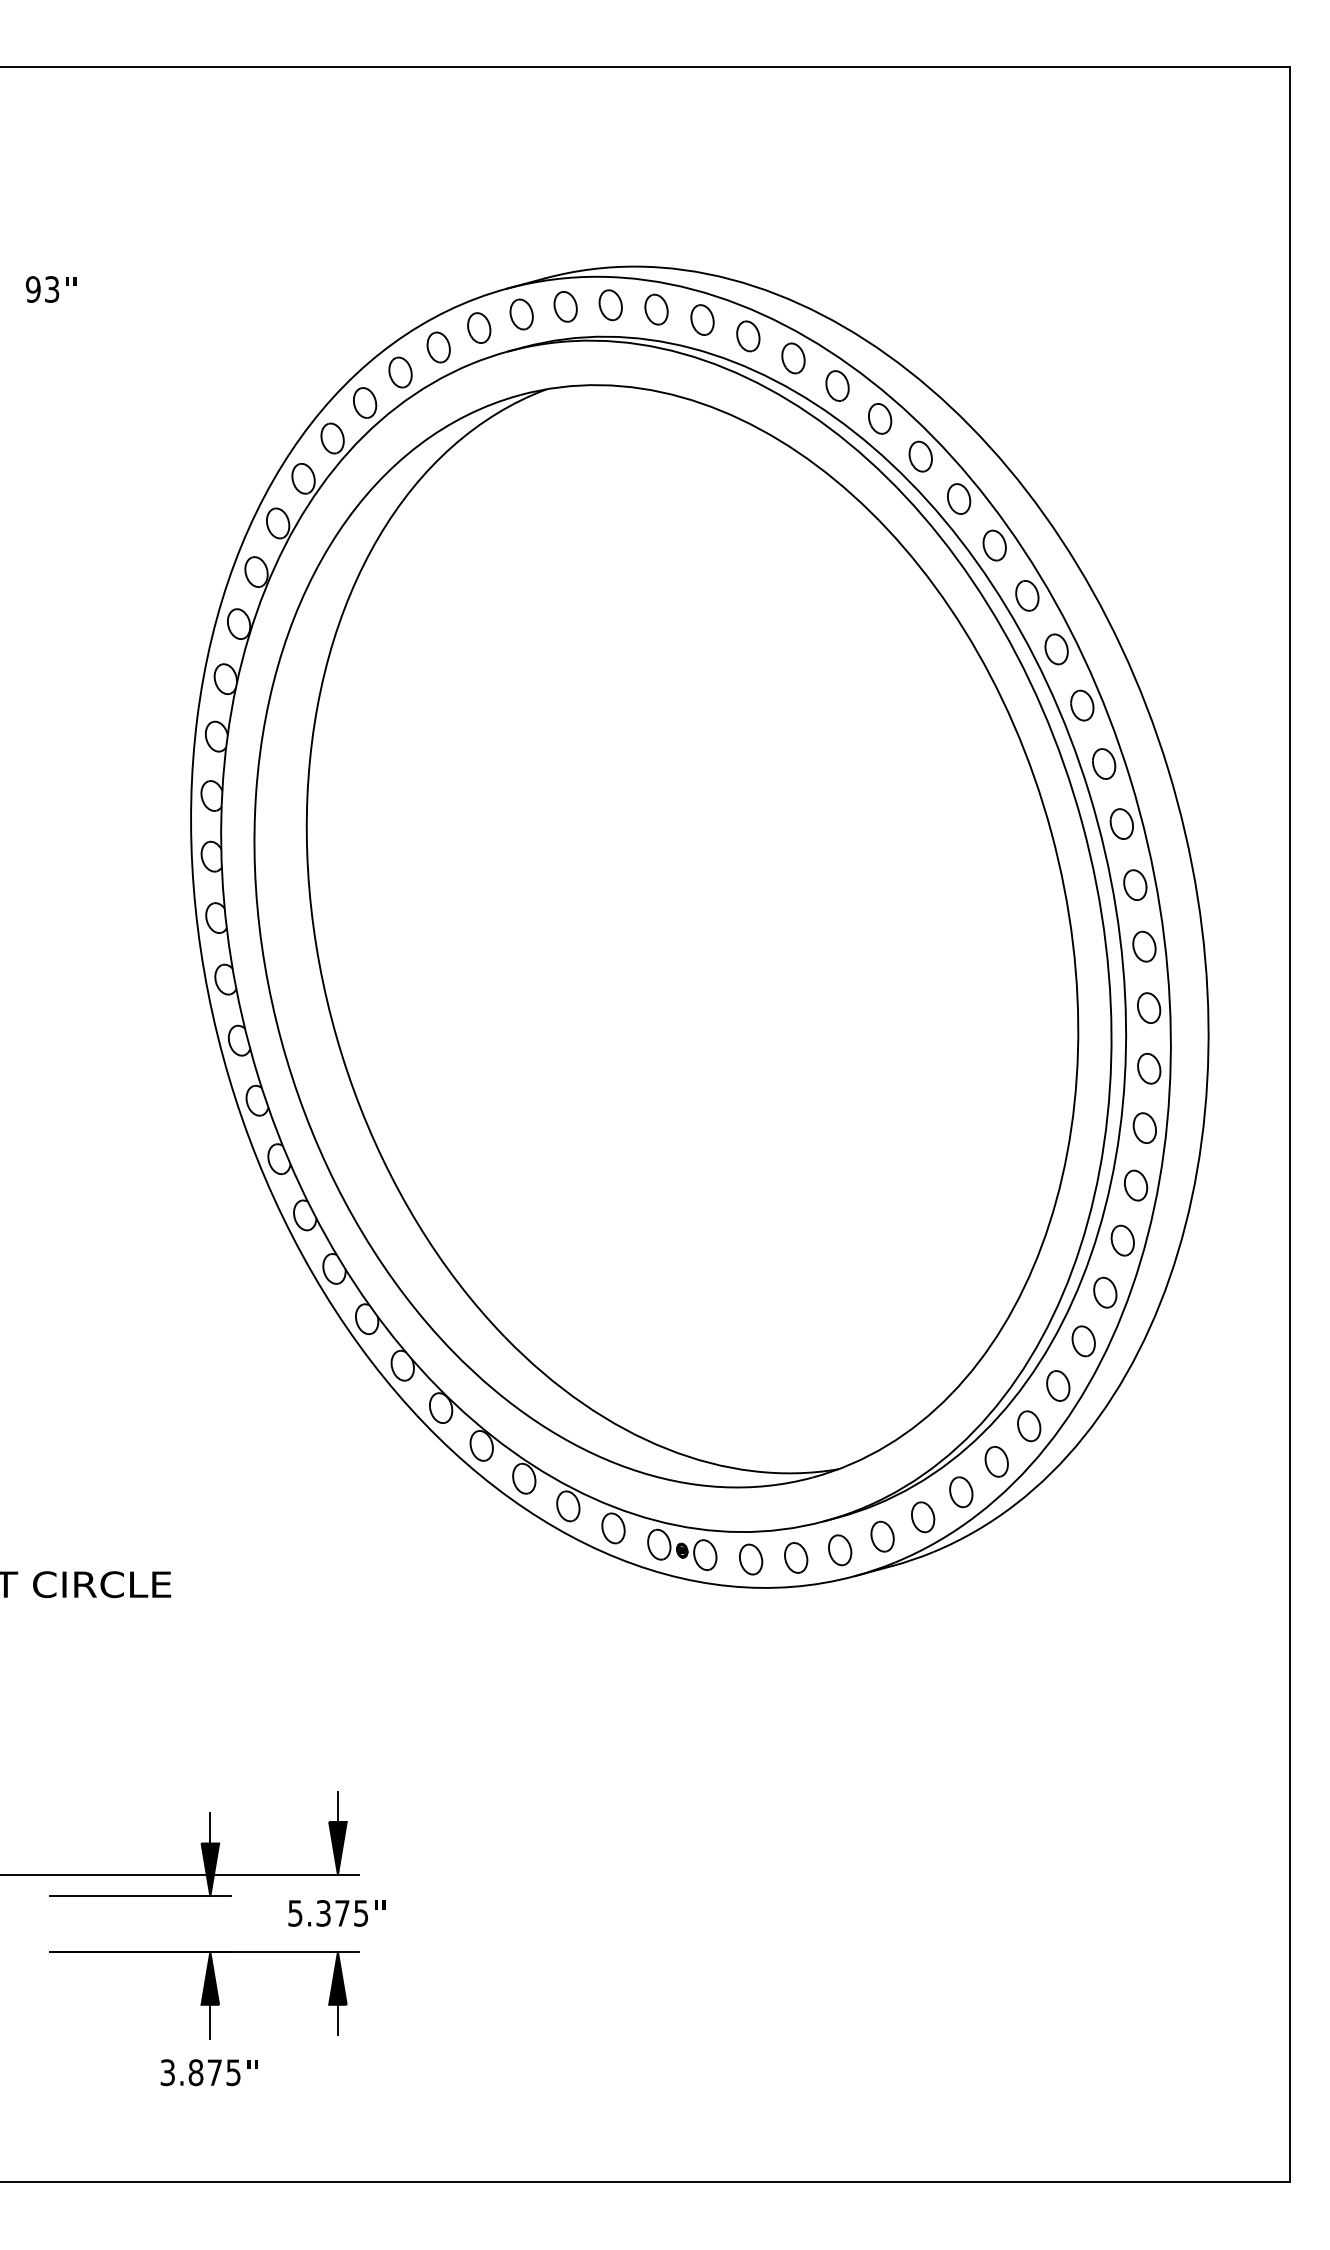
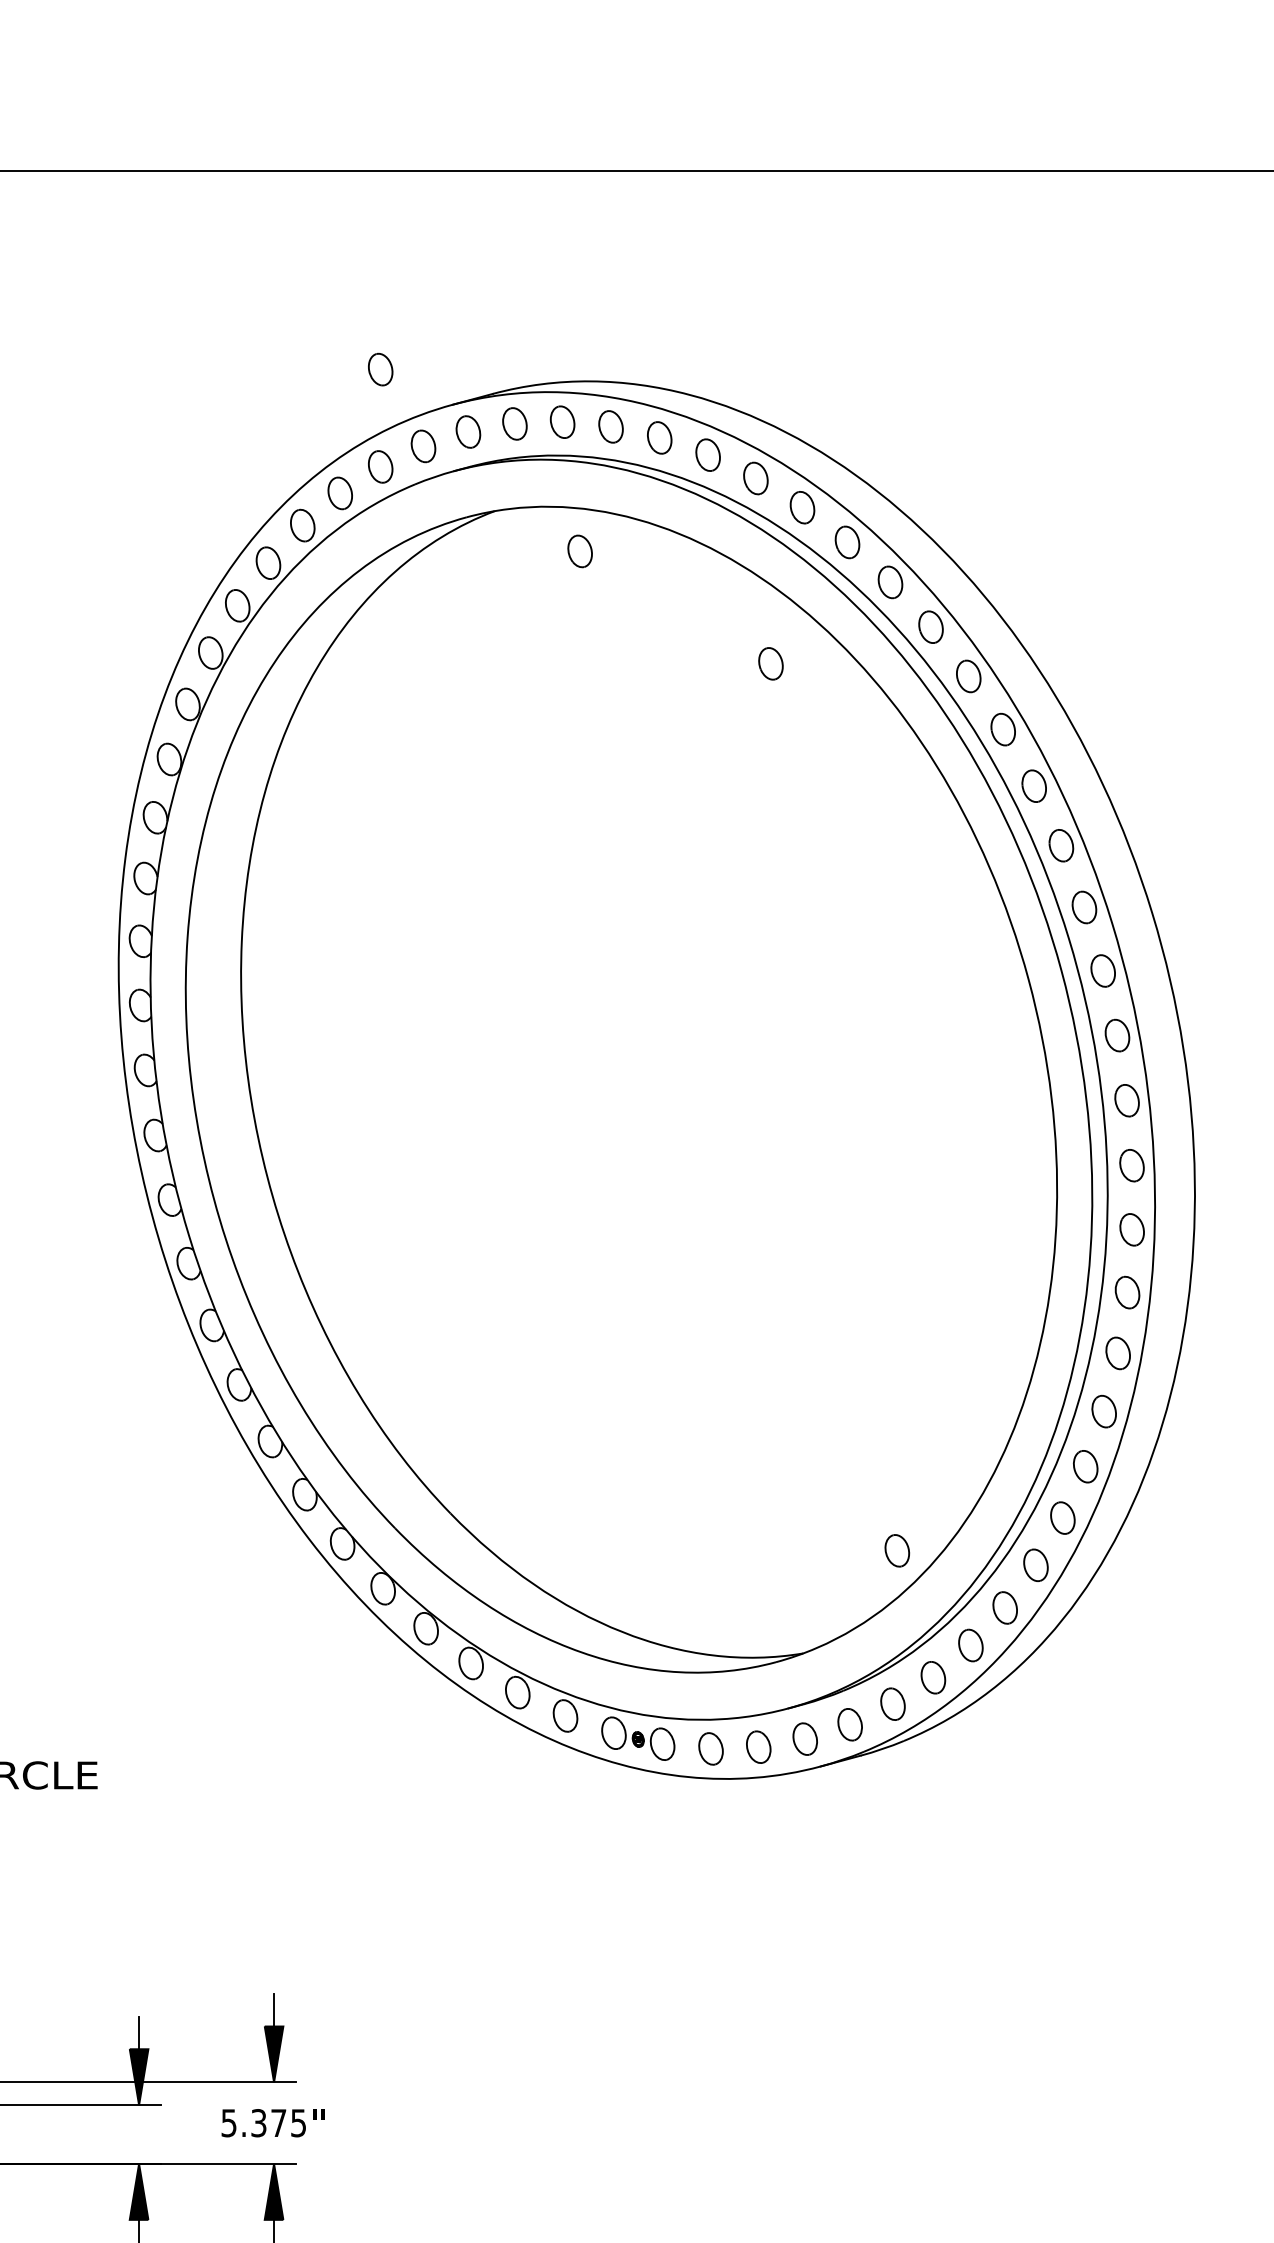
part: (438, 255) -> (380, 369), added
part: (627, 427) -> (580, 551), added
part: (807, 533) -> (770, 663), added
part: (927, 1372) -> (897, 1551), added

